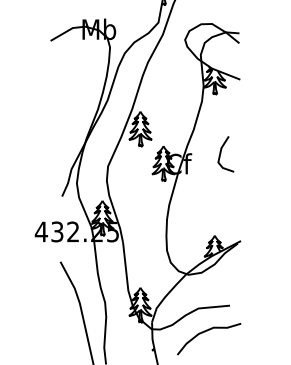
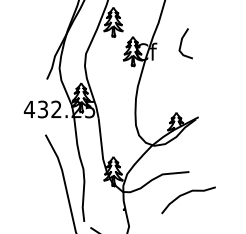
curve: (205, 332) -> (185, 194), moved

